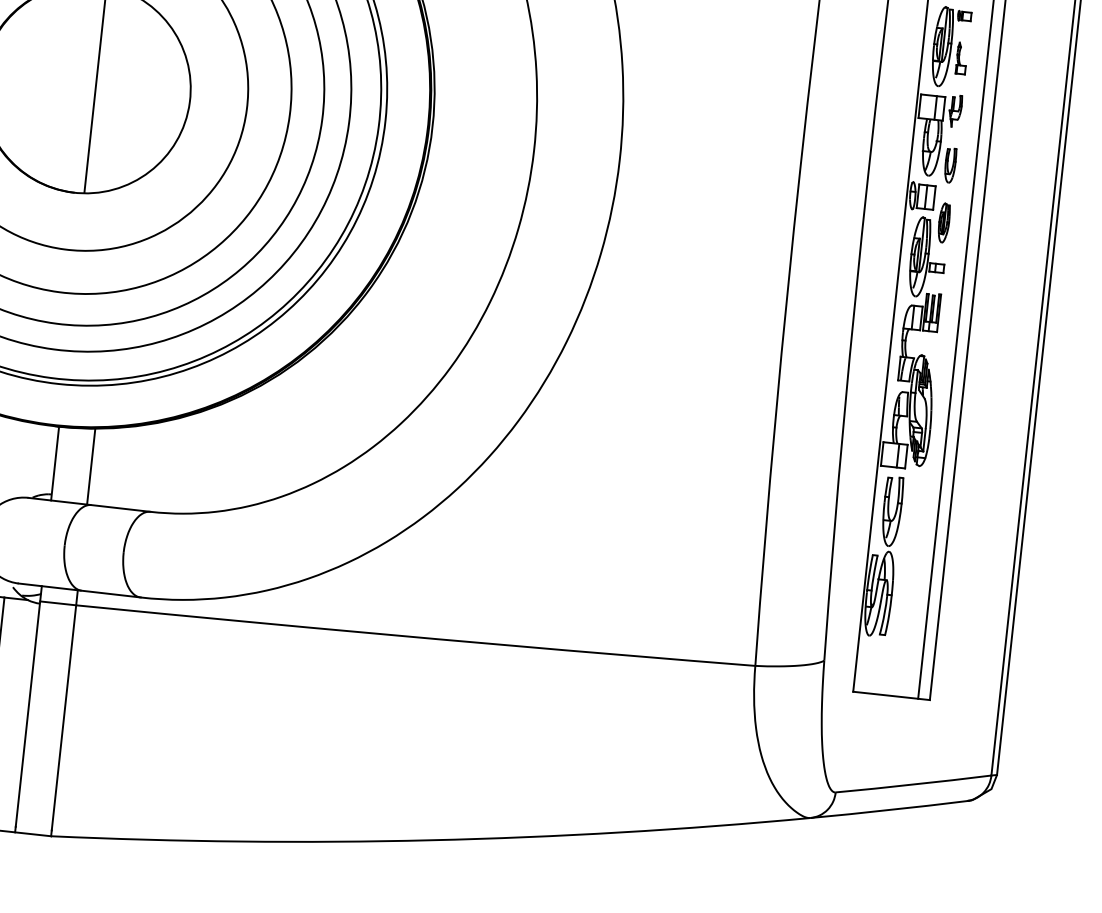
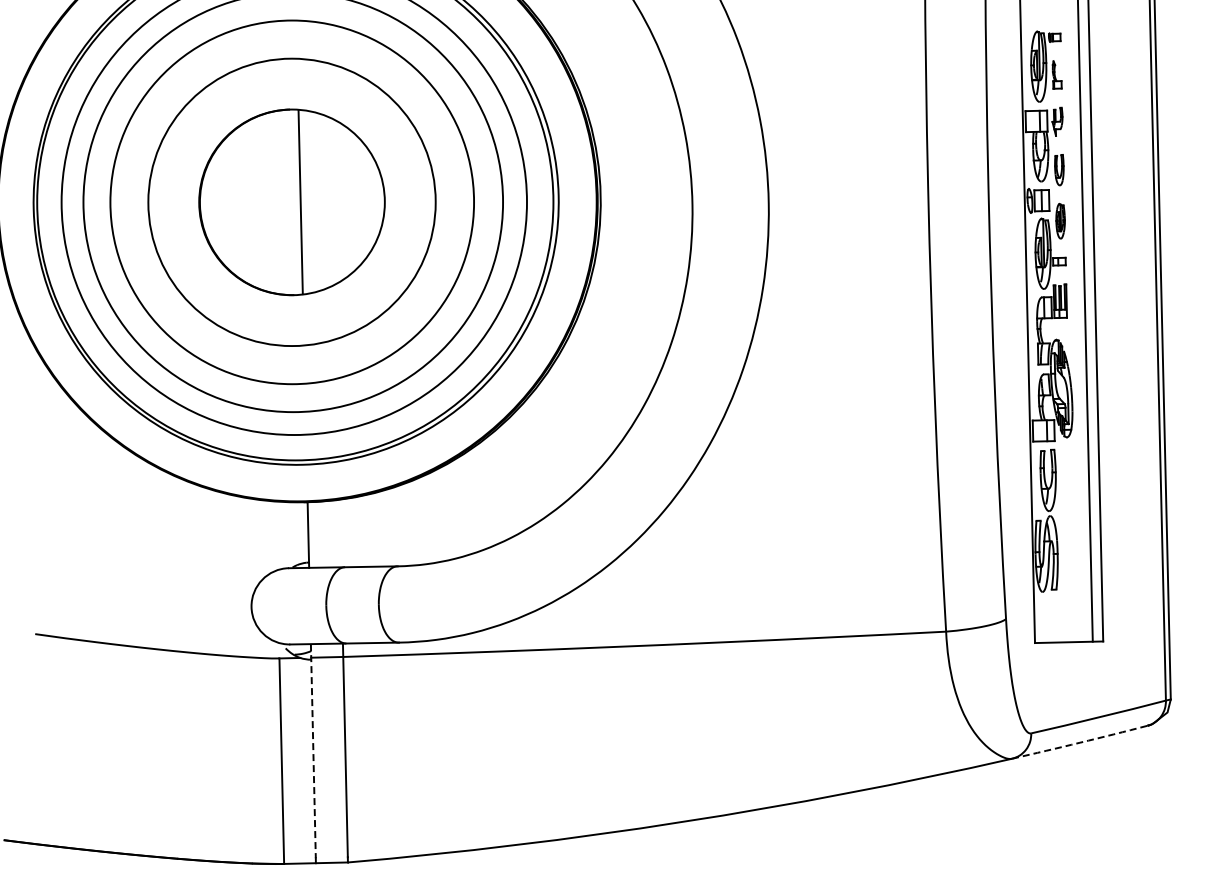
line: (91, 466) -> (340, 533), removed
line: (28, 706) -> (313, 751), solid -> dashed
arc: (889, 809) -> (1080, 742), solid -> dashed

